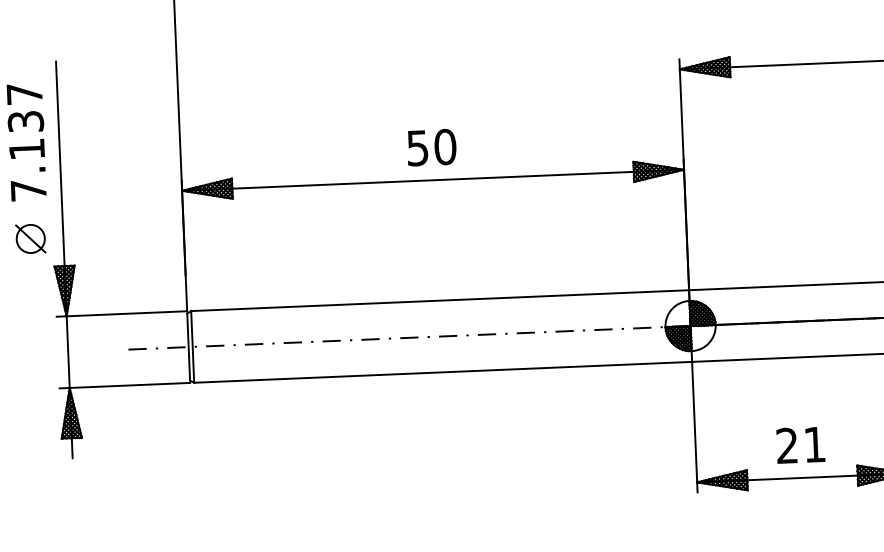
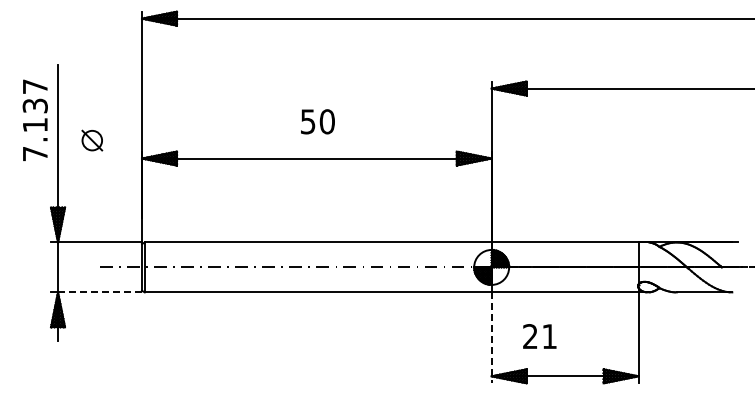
text: (431, 147) -> (317, 121), moved
part: (31, 238) -> (92, 140), moved
line: (130, 385) -> (100, 292), solid -> dashed
line: (694, 428) -> (491, 338), solid -> dashed
text: (800, 445) -> (539, 336), moved

